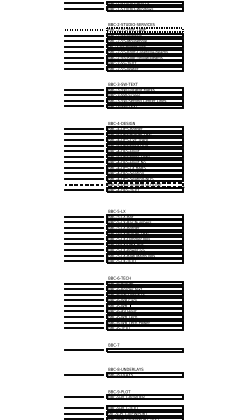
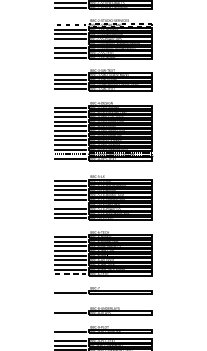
line: (84, 51) -> (70, 43), removed
line: (84, 244) -> (70, 204), removed
line: (84, 327) -> (70, 273), solid -> dashed

